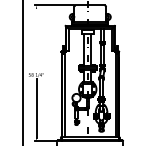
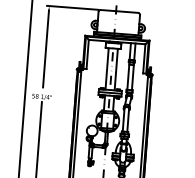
line: (36, 37) -> (46, 47), added

